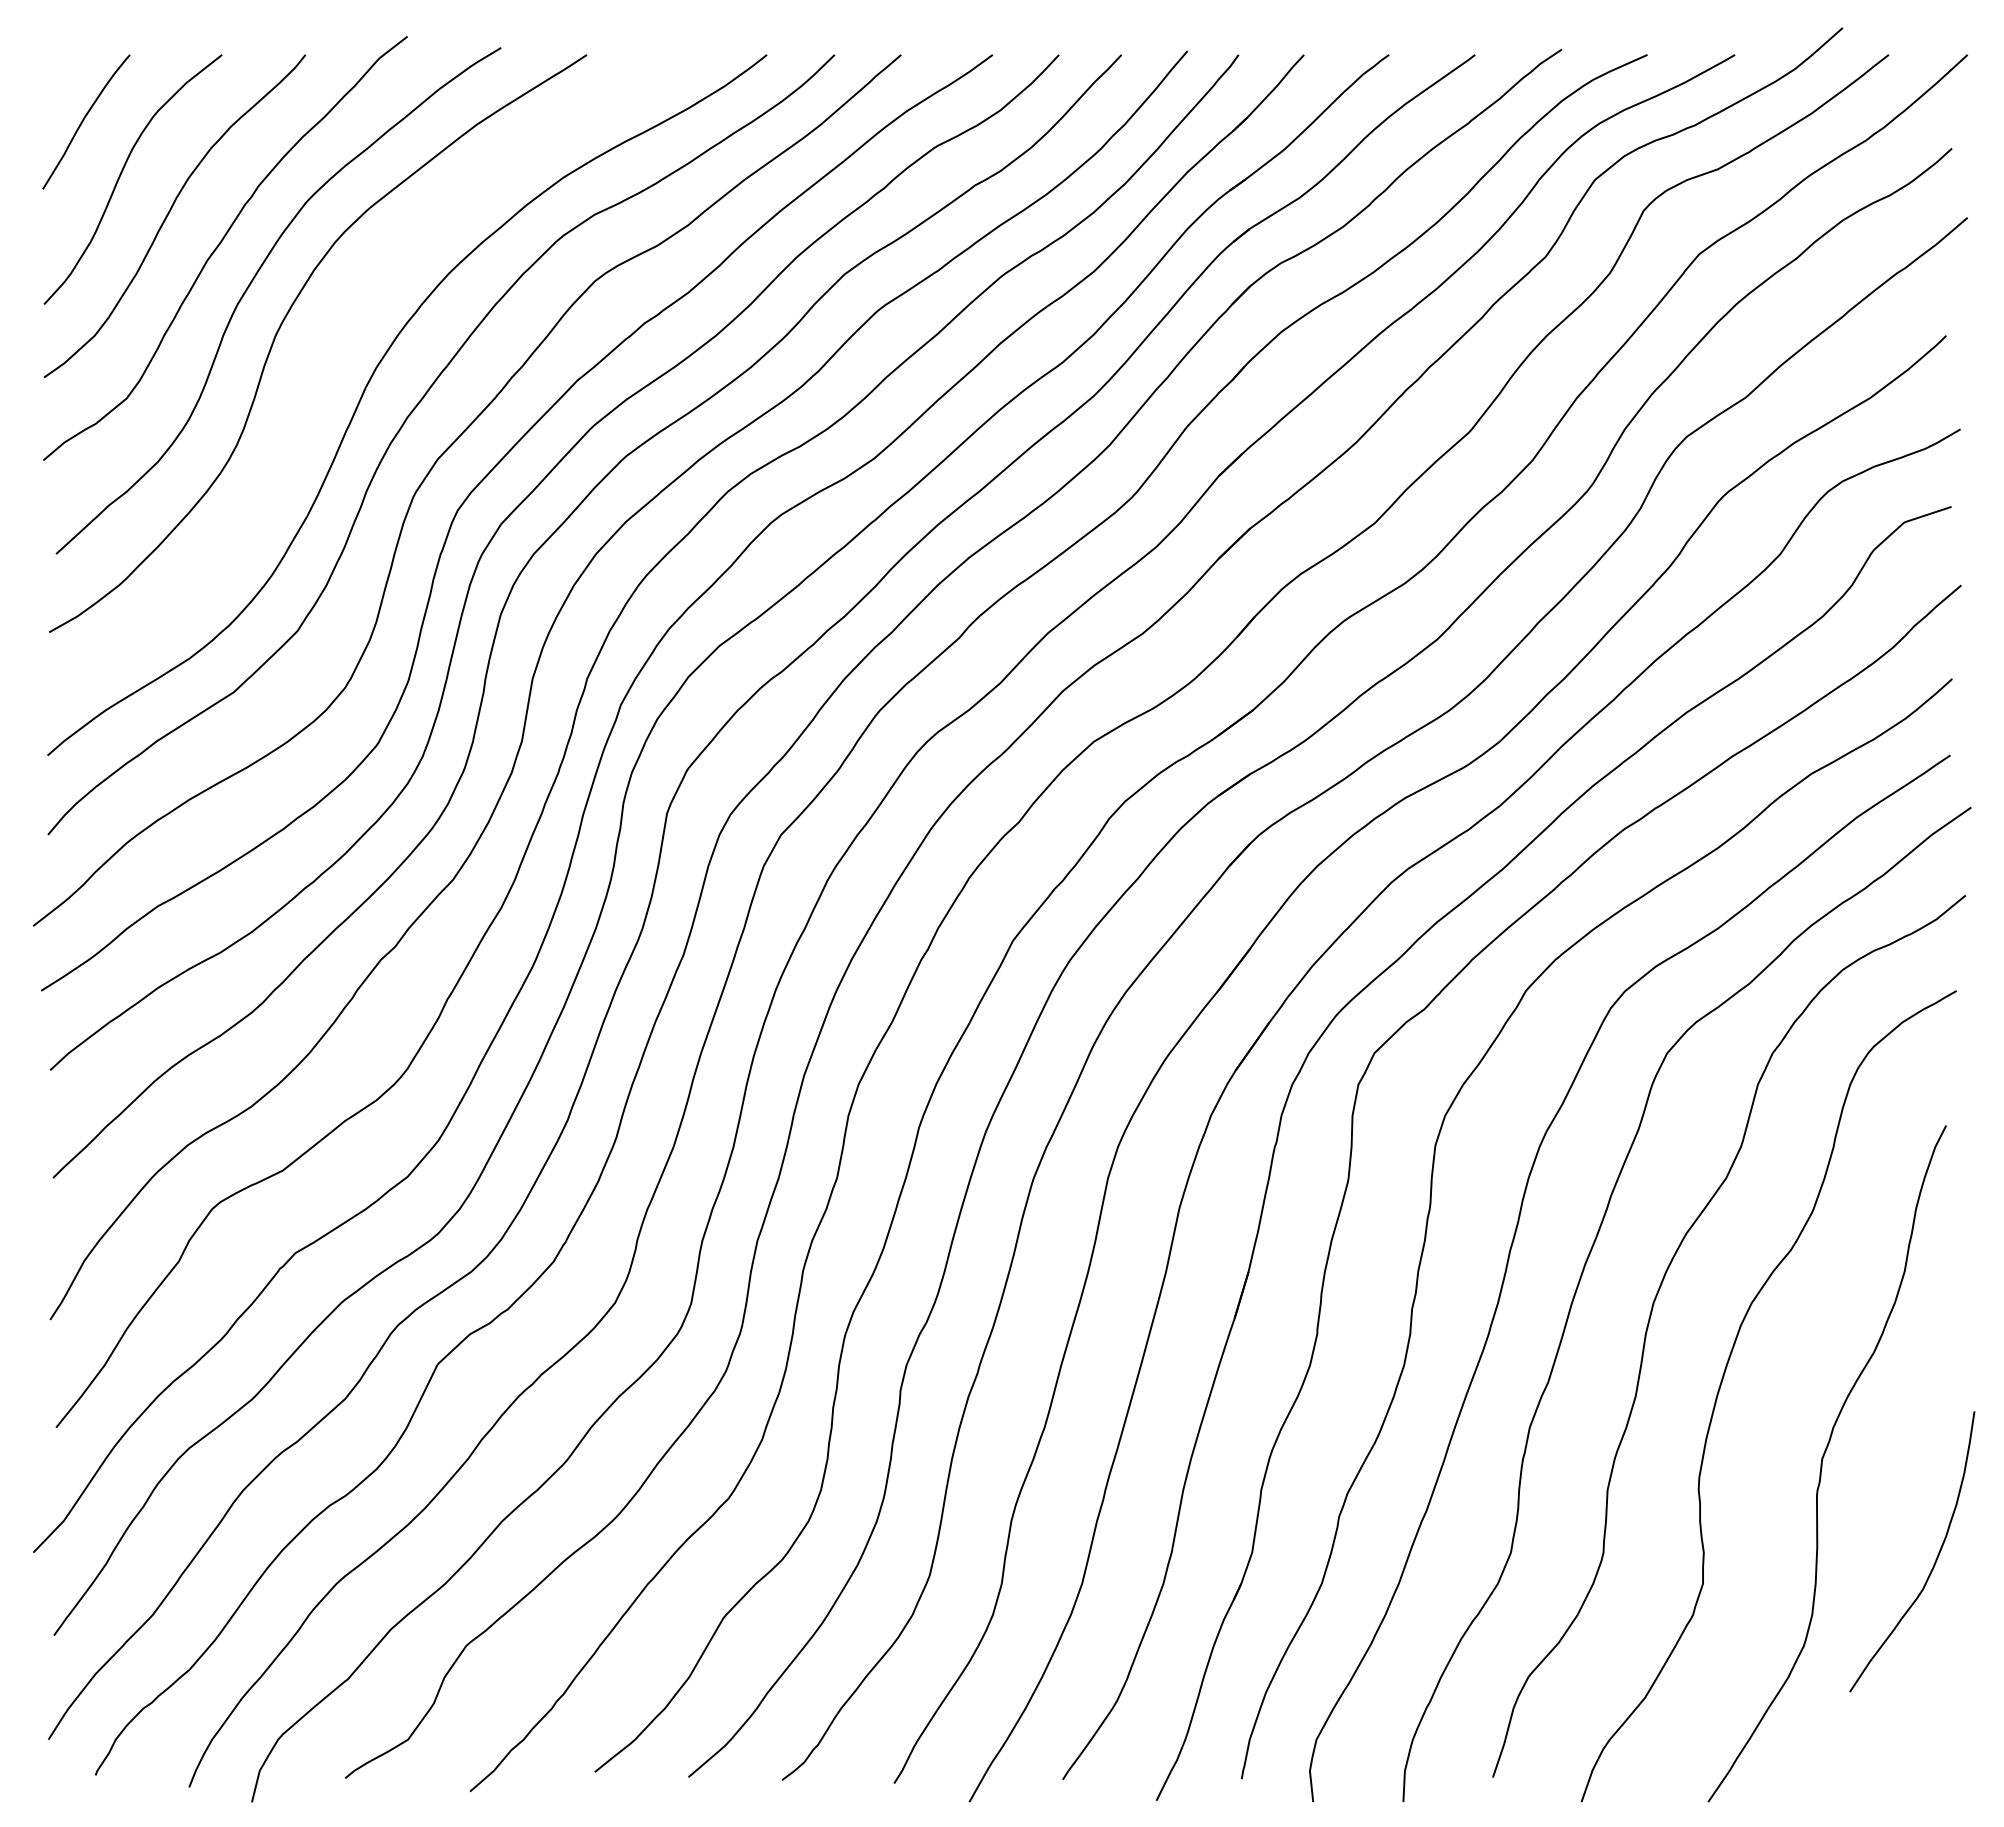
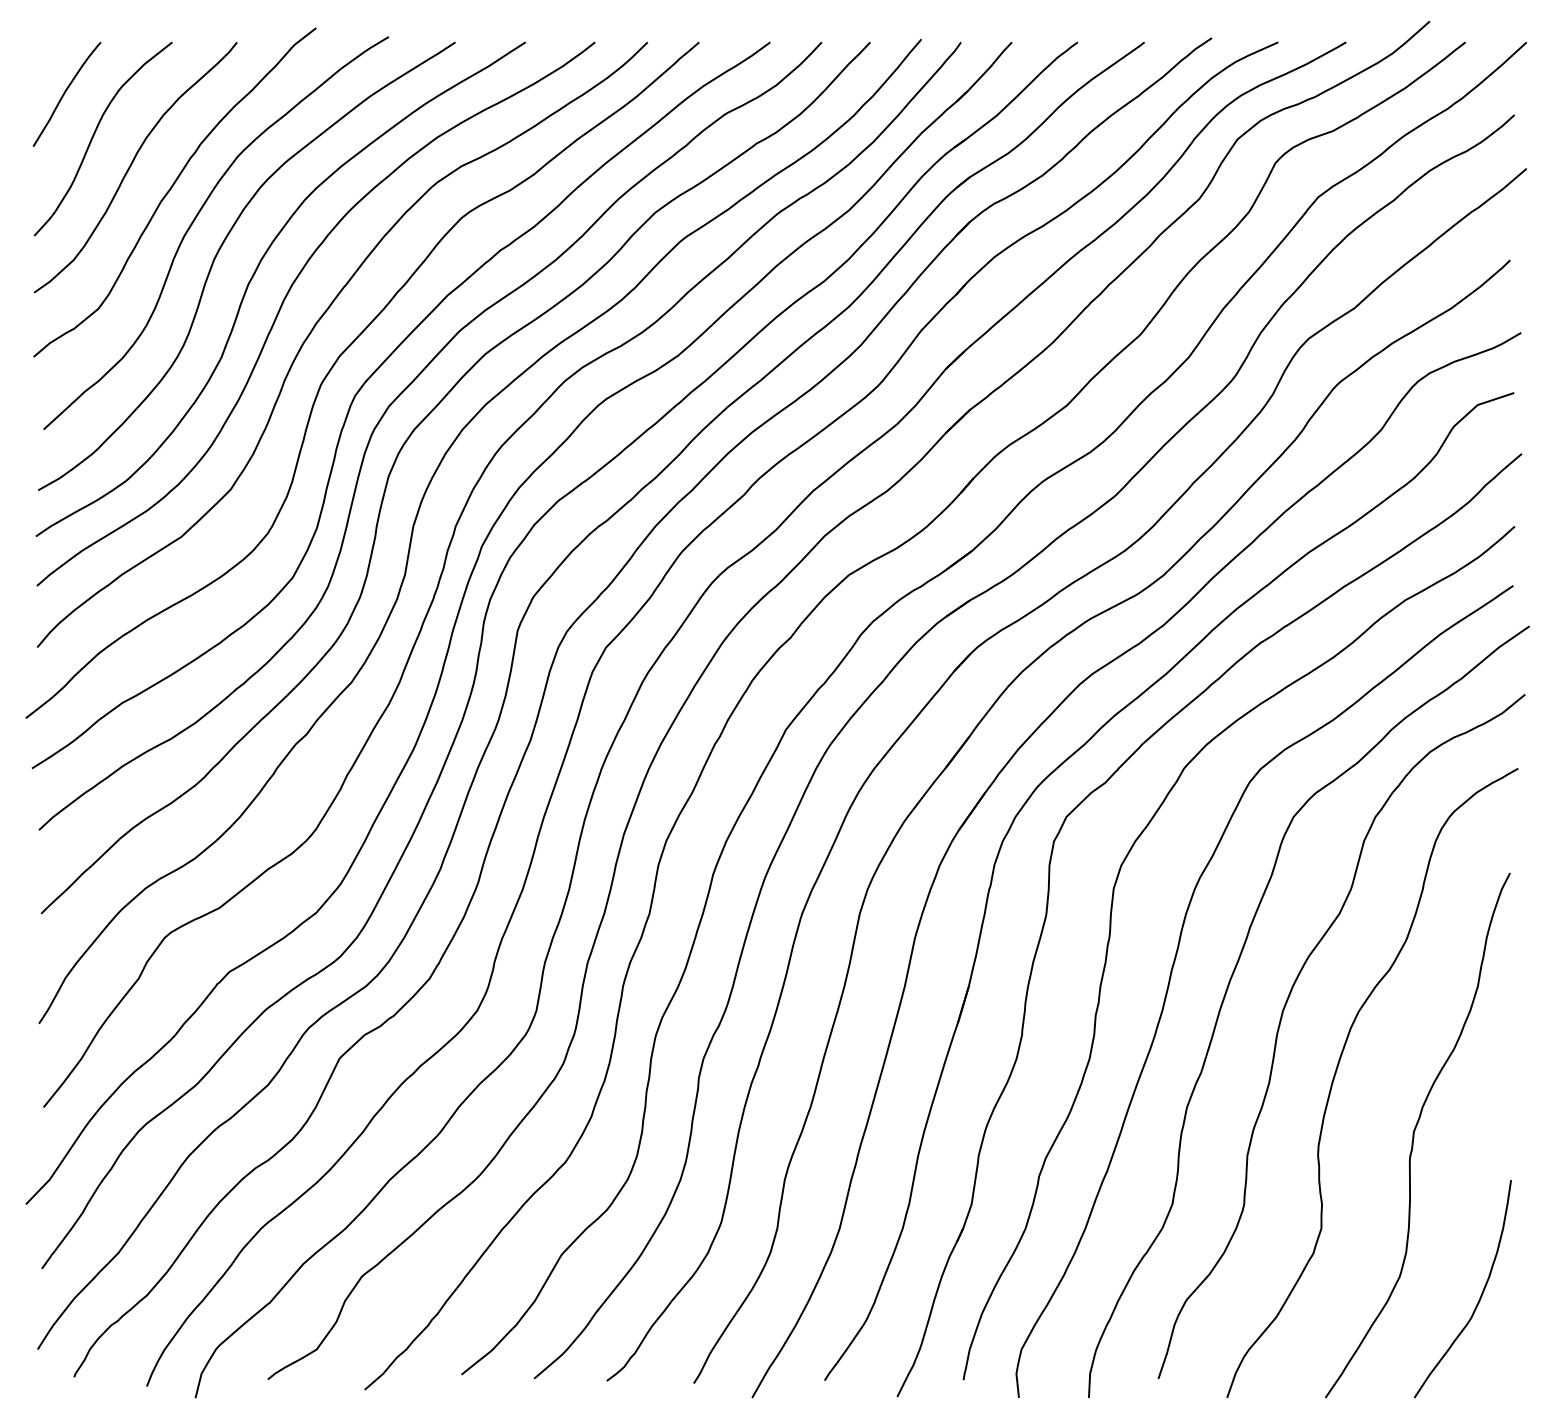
curve: (327, 355) -> (254, 275), added
curve: (1935, 1559) -> (1480, 1295), moved

